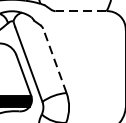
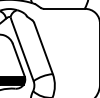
line: (81, 10) -> (64, 8), dashed -> solid
line: (54, 60) -> (43, 48), dashed -> solid

